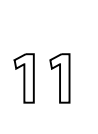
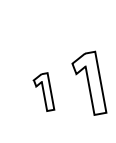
part: (23, 78) -> (42, 92), size x0.6

